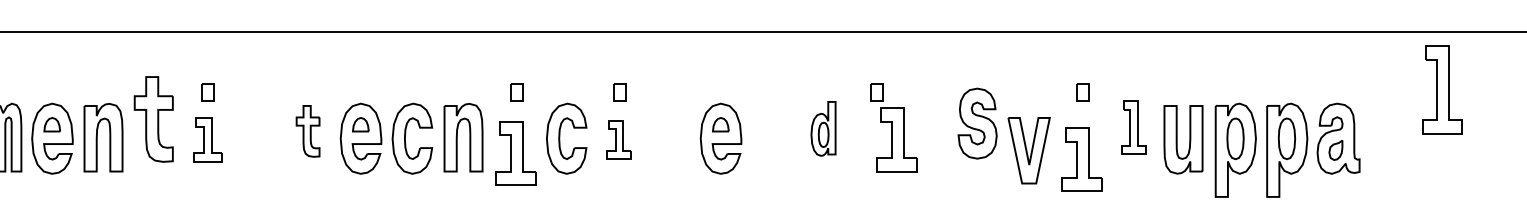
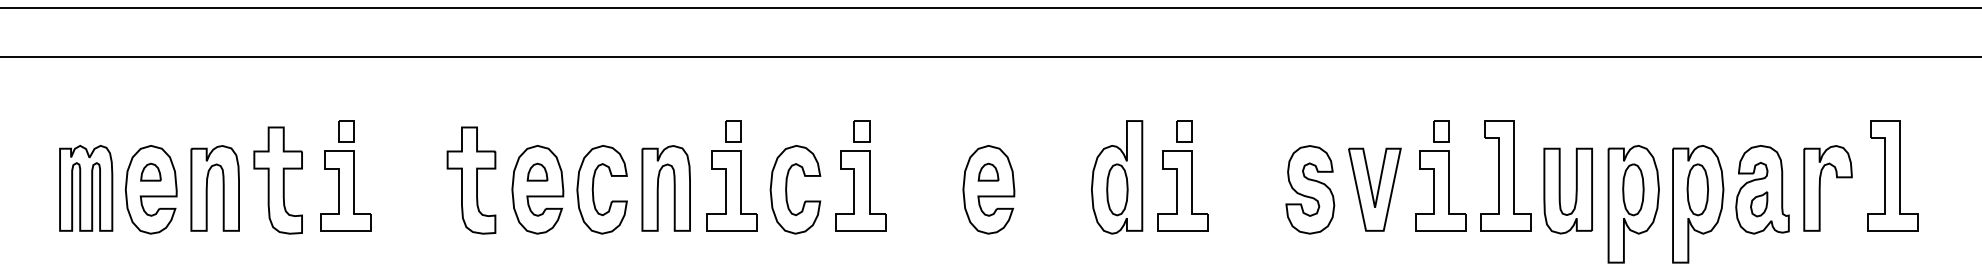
part: (1442, 89) -> (1892, 175), moved
part: (153, 119) -> (277, 180), moved
part: (977, 123) -> (1310, 189), moved
part: (1133, 127) -> (1505, 175), size x1.67
part: (823, 128) -> (1117, 177), size x1.67
part: (308, 131) -> (471, 180), size x1.67
part: (1384, 137) -> (1820, 188), added
part: (207, 139) -> (345, 190), size x1.43
part: (618, 139) -> (860, 190), size x1.67
part: (896, 139) -> (1182, 190), moved
part: (1028, 150) -> (1374, 189), moved
part: (515, 152) -> (731, 190), moved
part: (1081, 159) -> (1440, 190), moved

